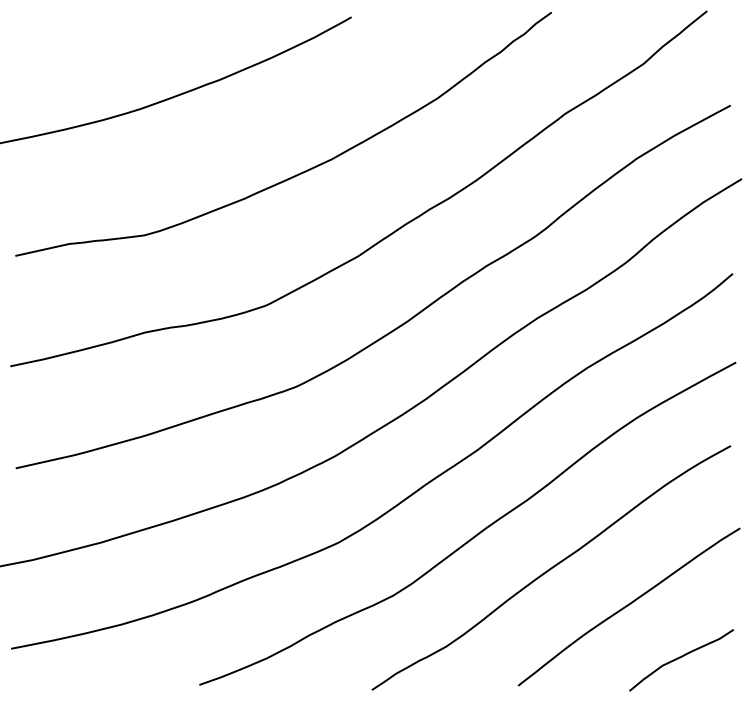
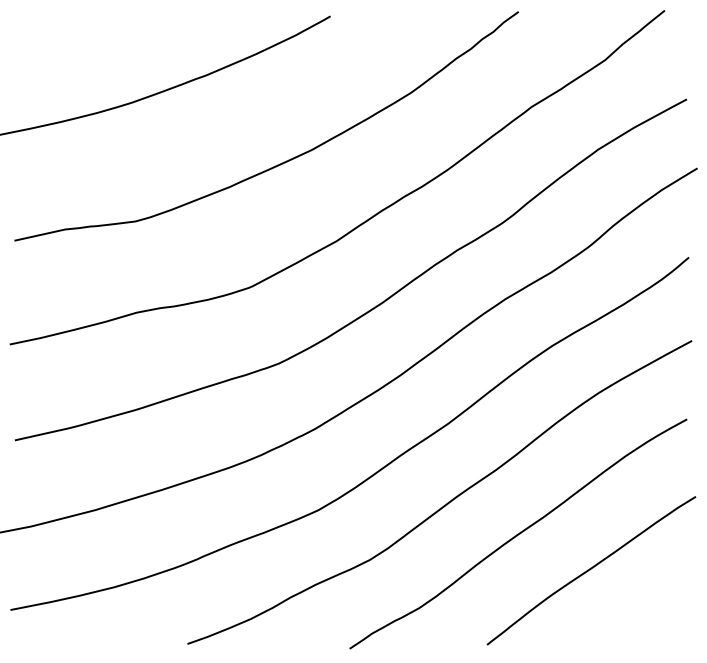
curve: (680, 658) -> (639, 619), removed

